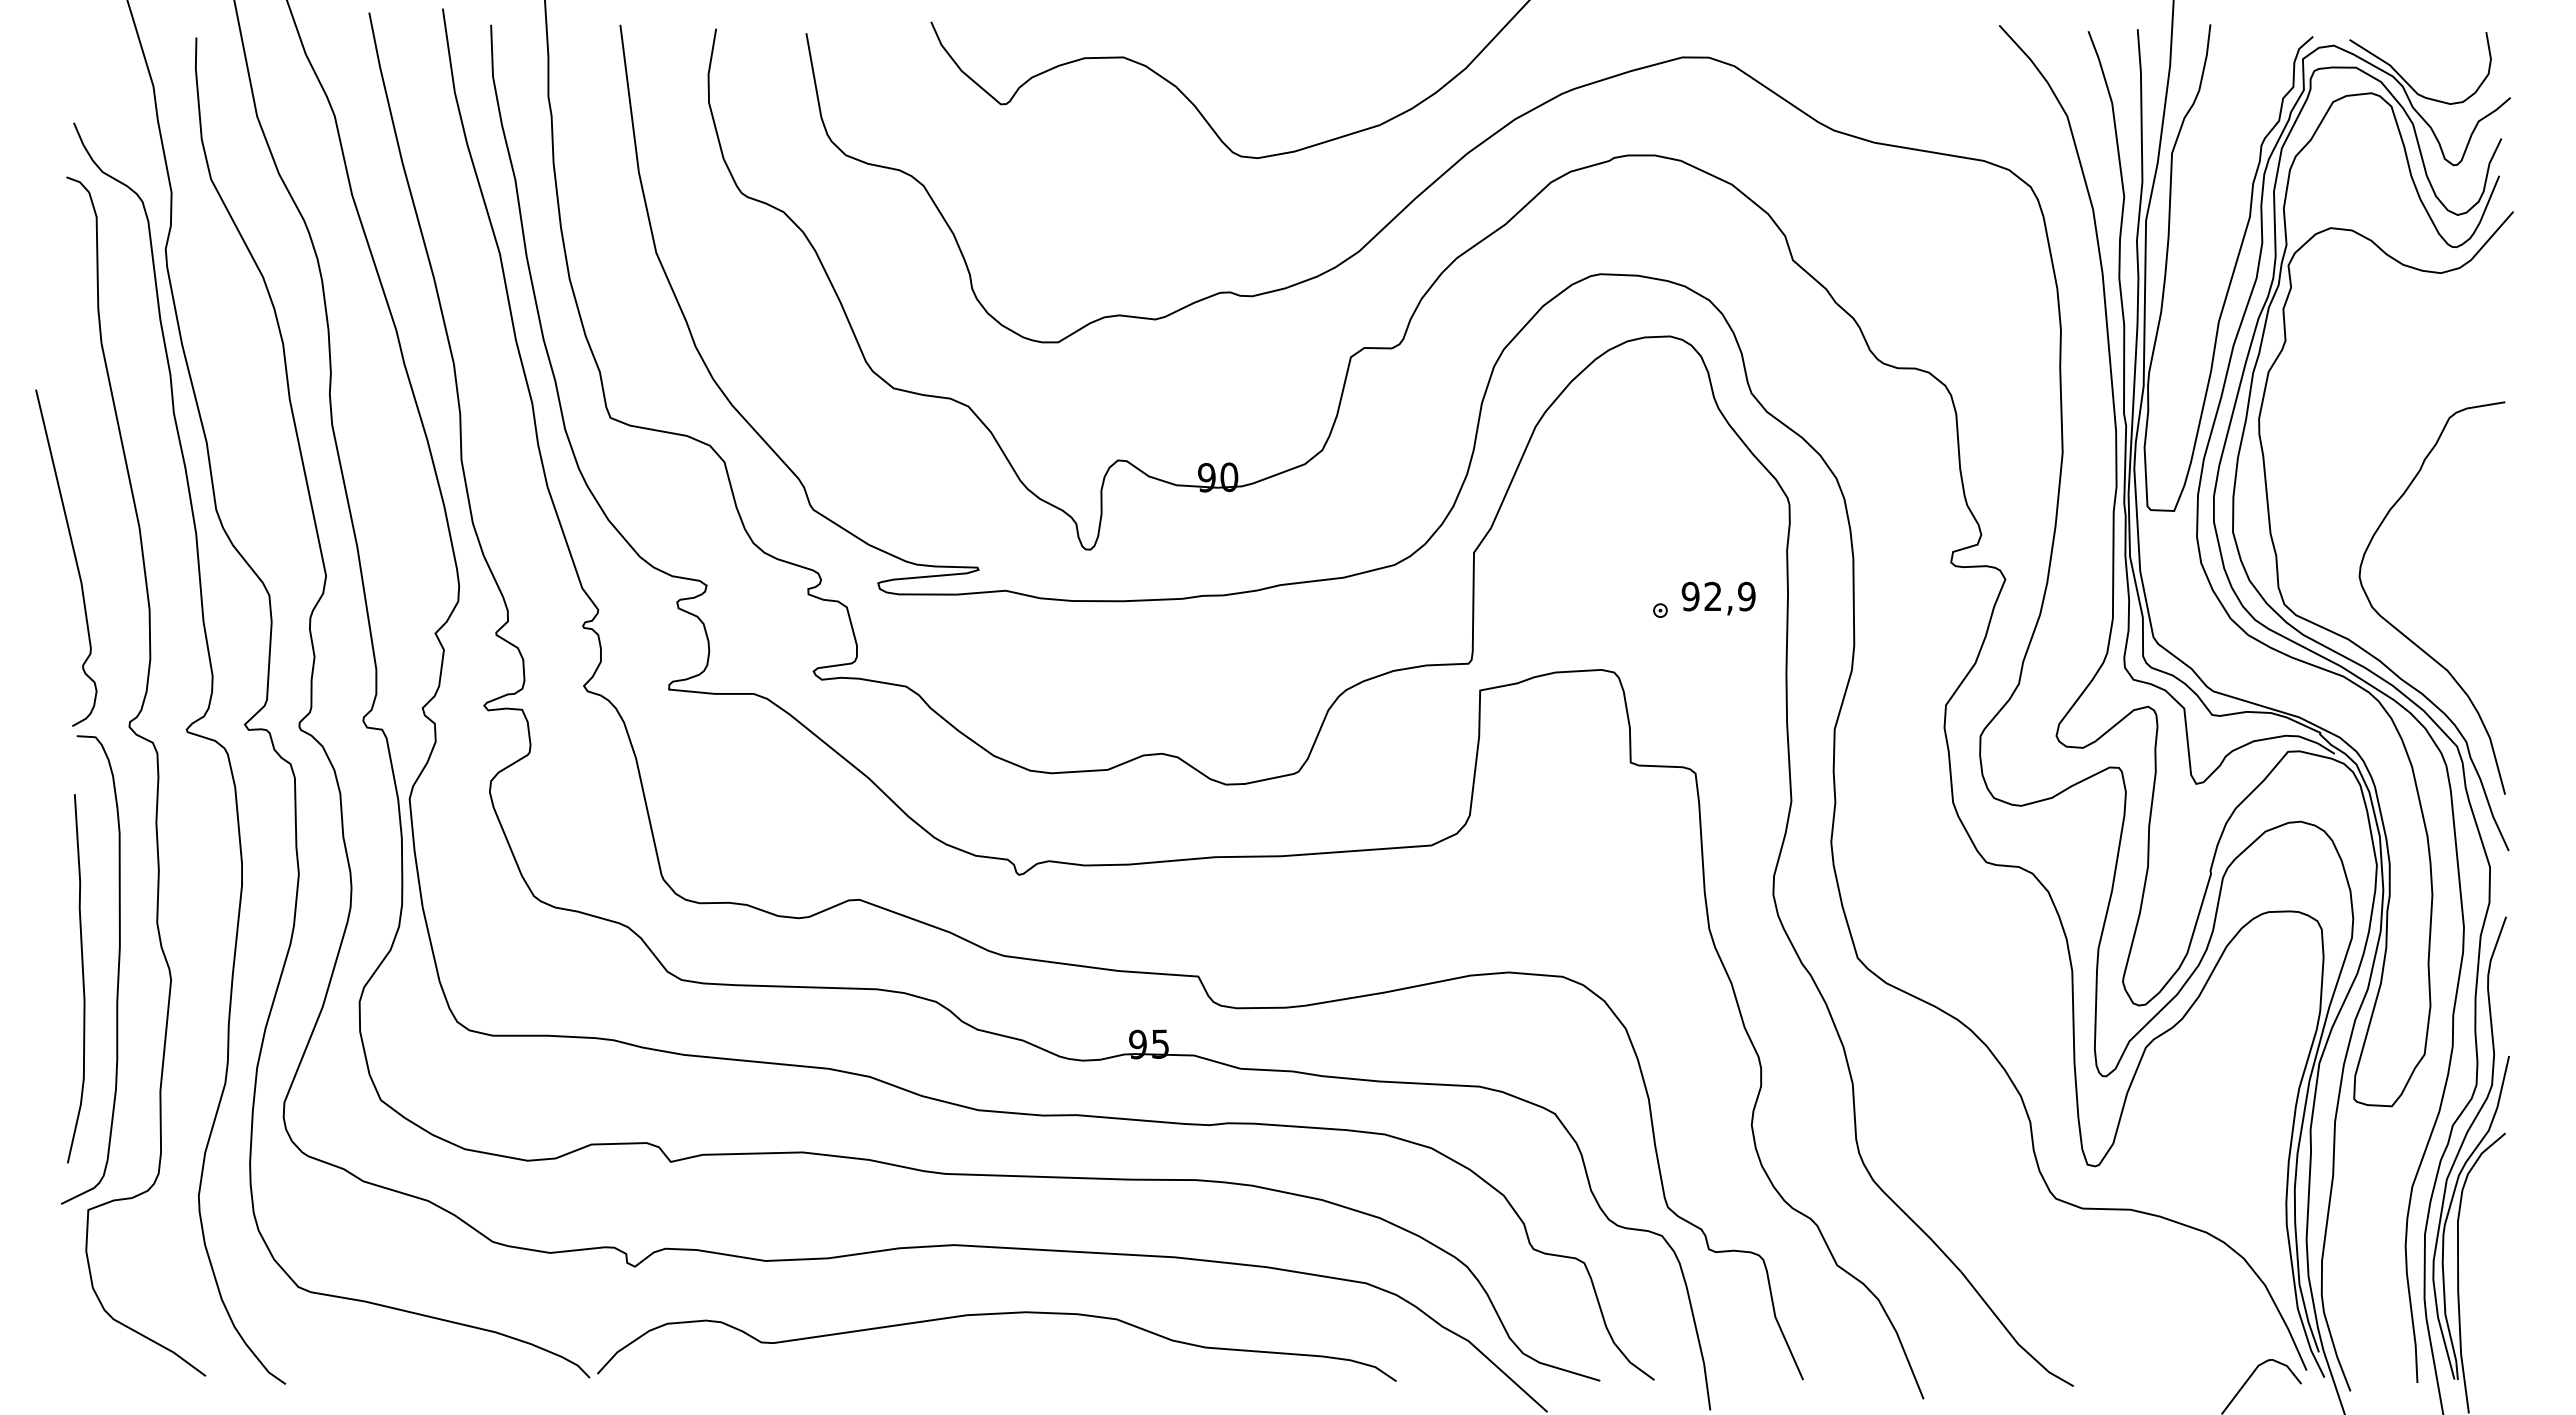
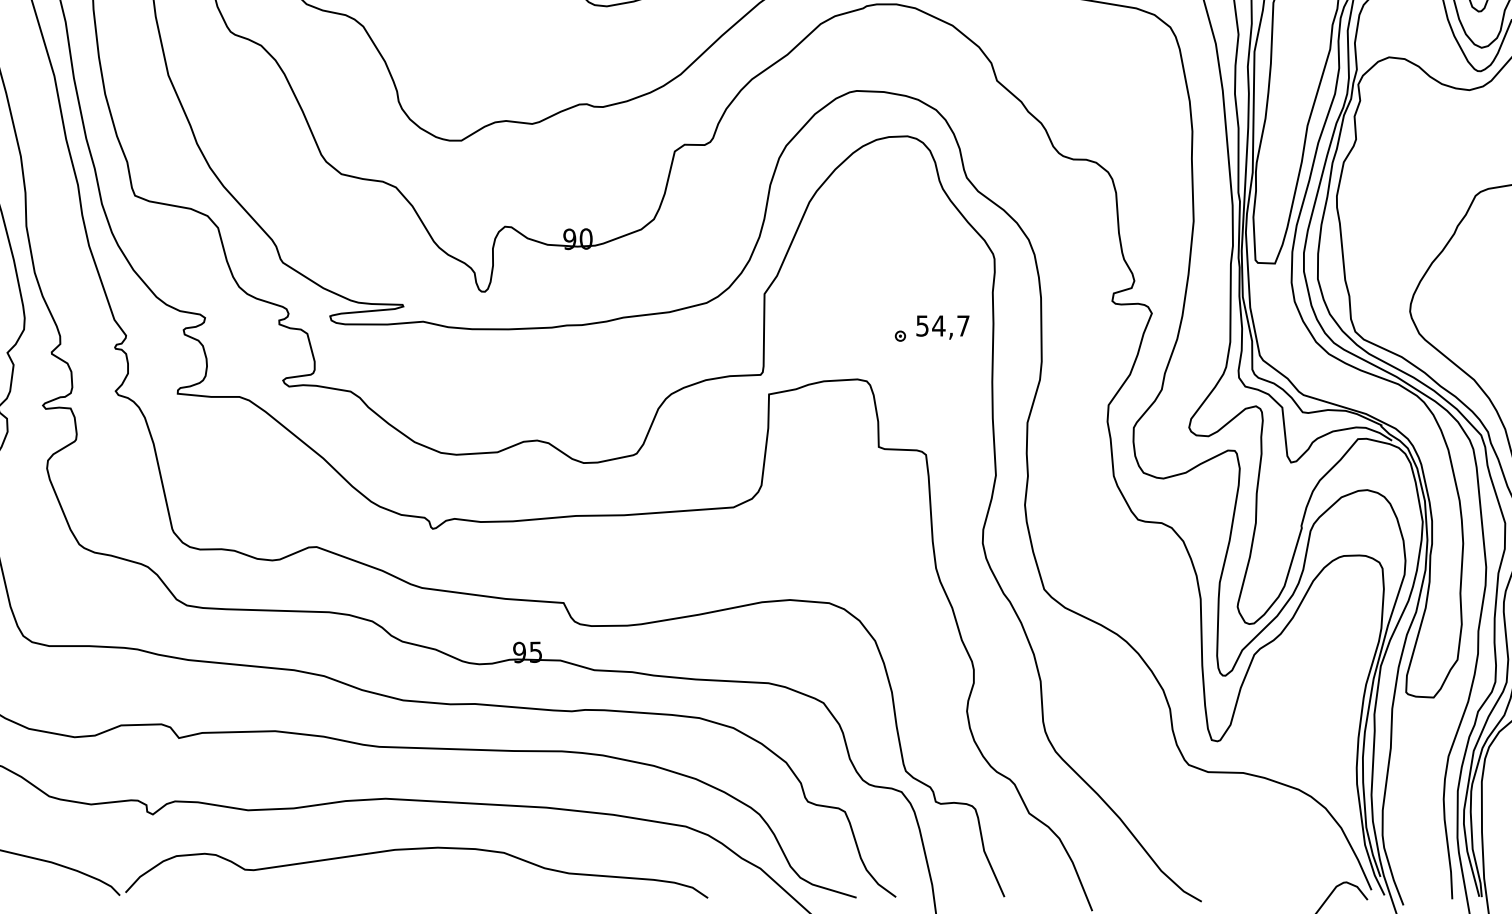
text: (1718, 596) -> (942, 325), 92,9 -> 54,7

